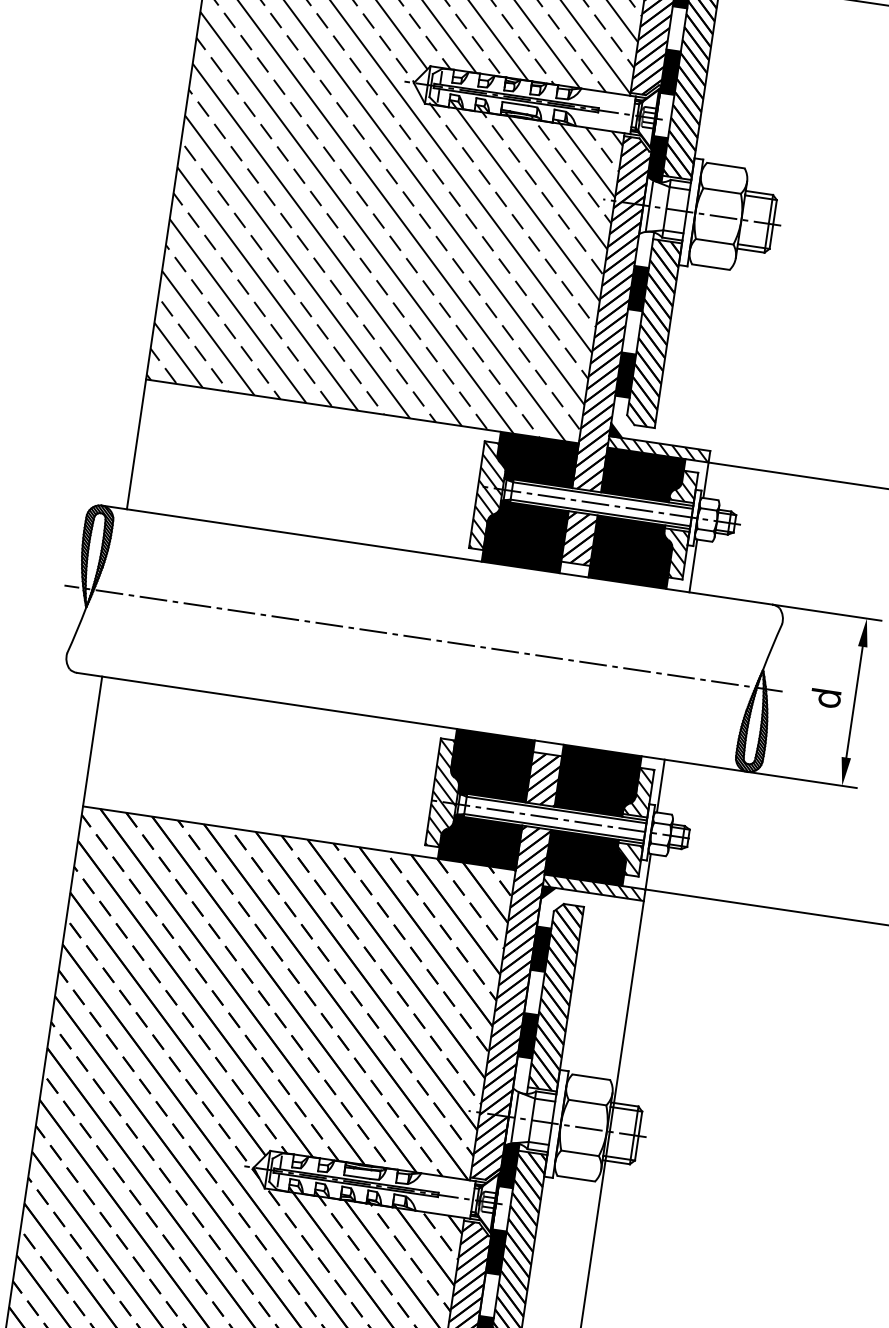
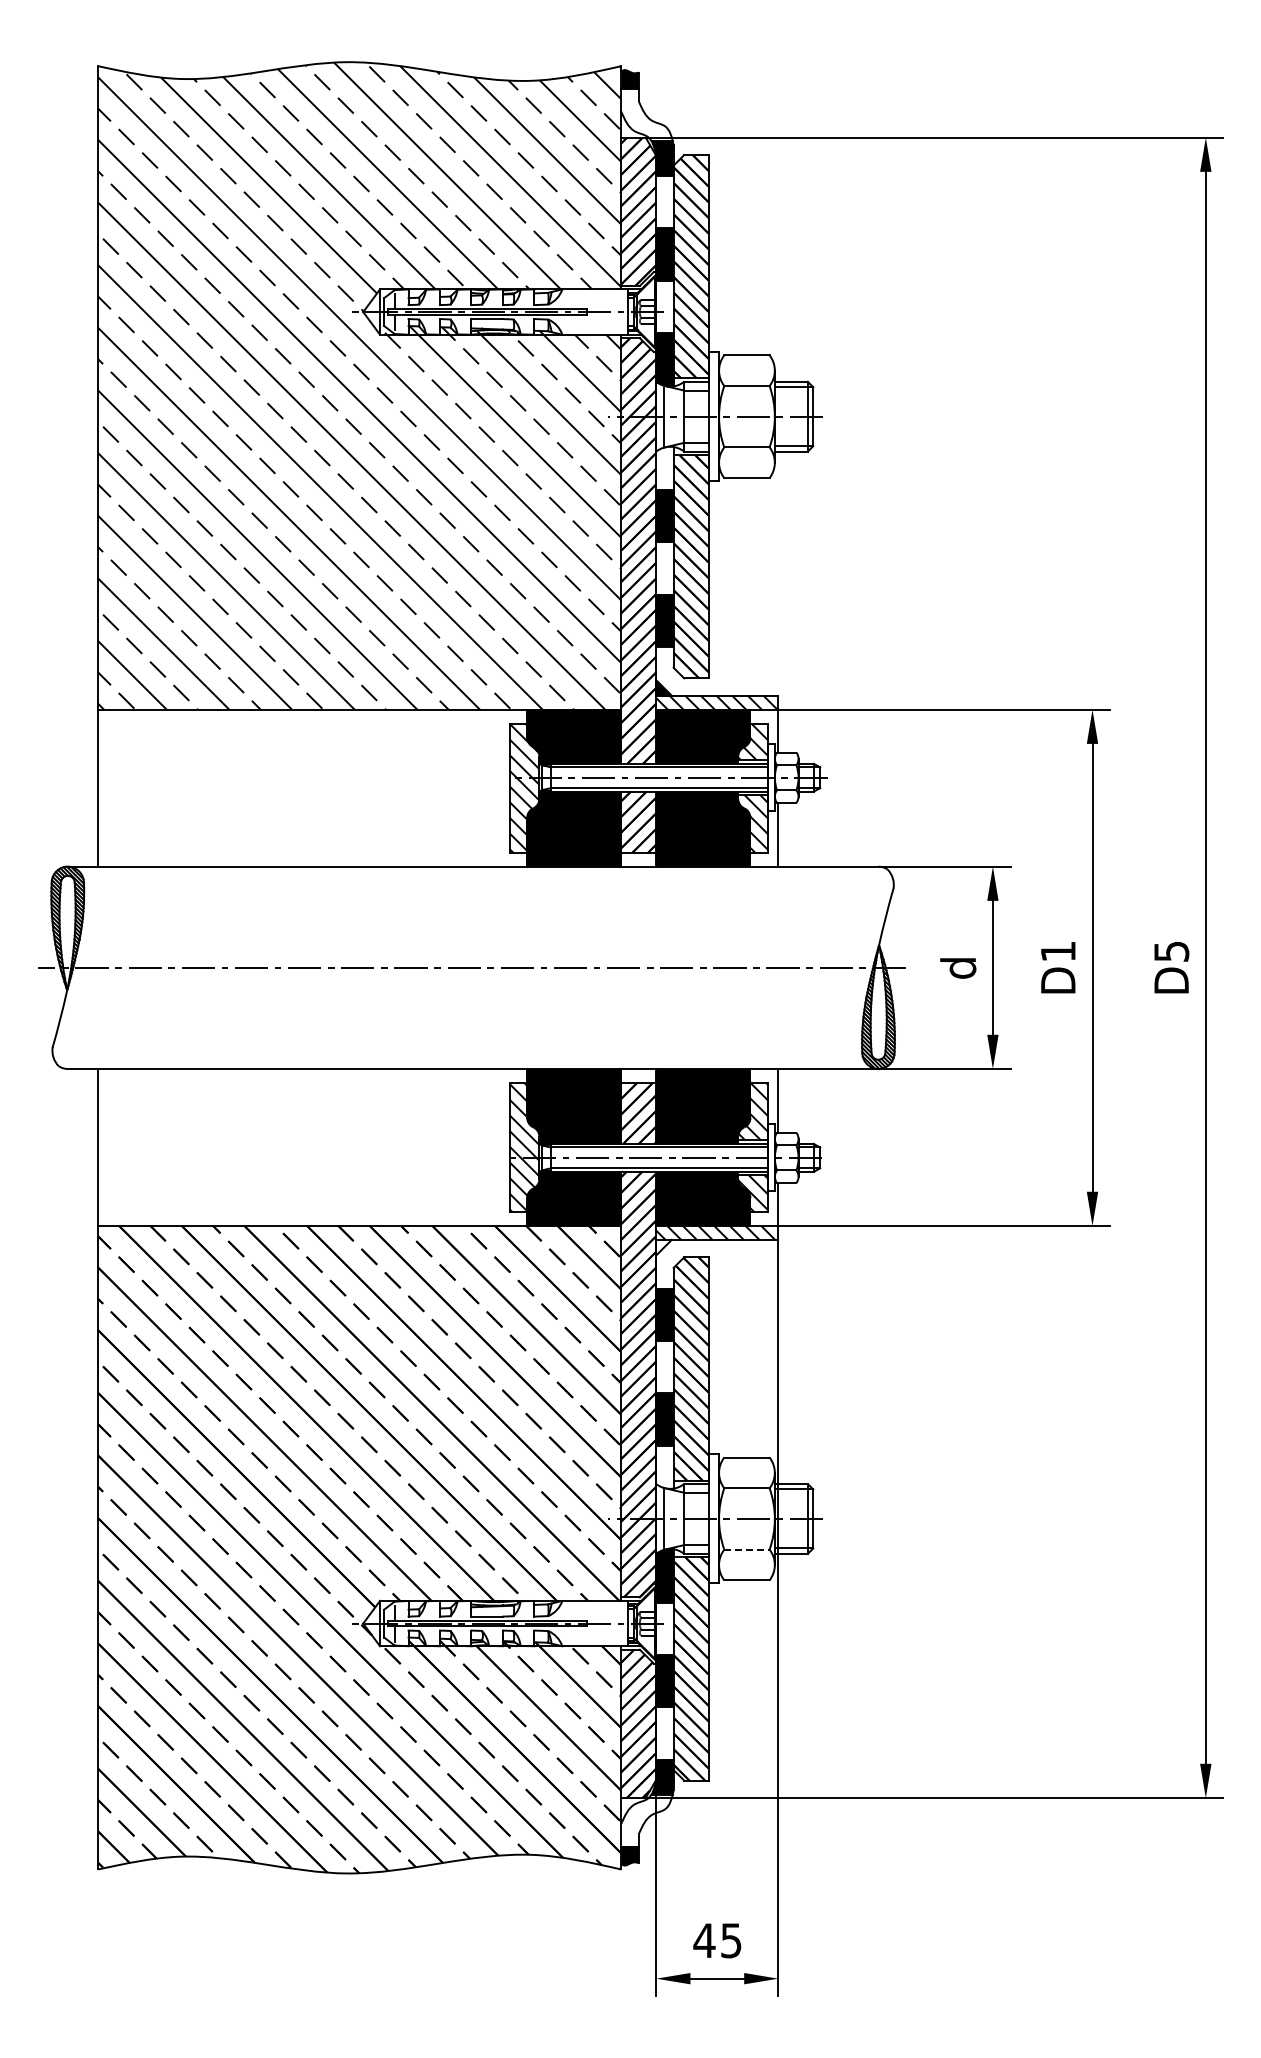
fill: (547, 893) -> (663, 1247), removed
line: (579, 1153) -> (746, 1549), solid -> dashed

